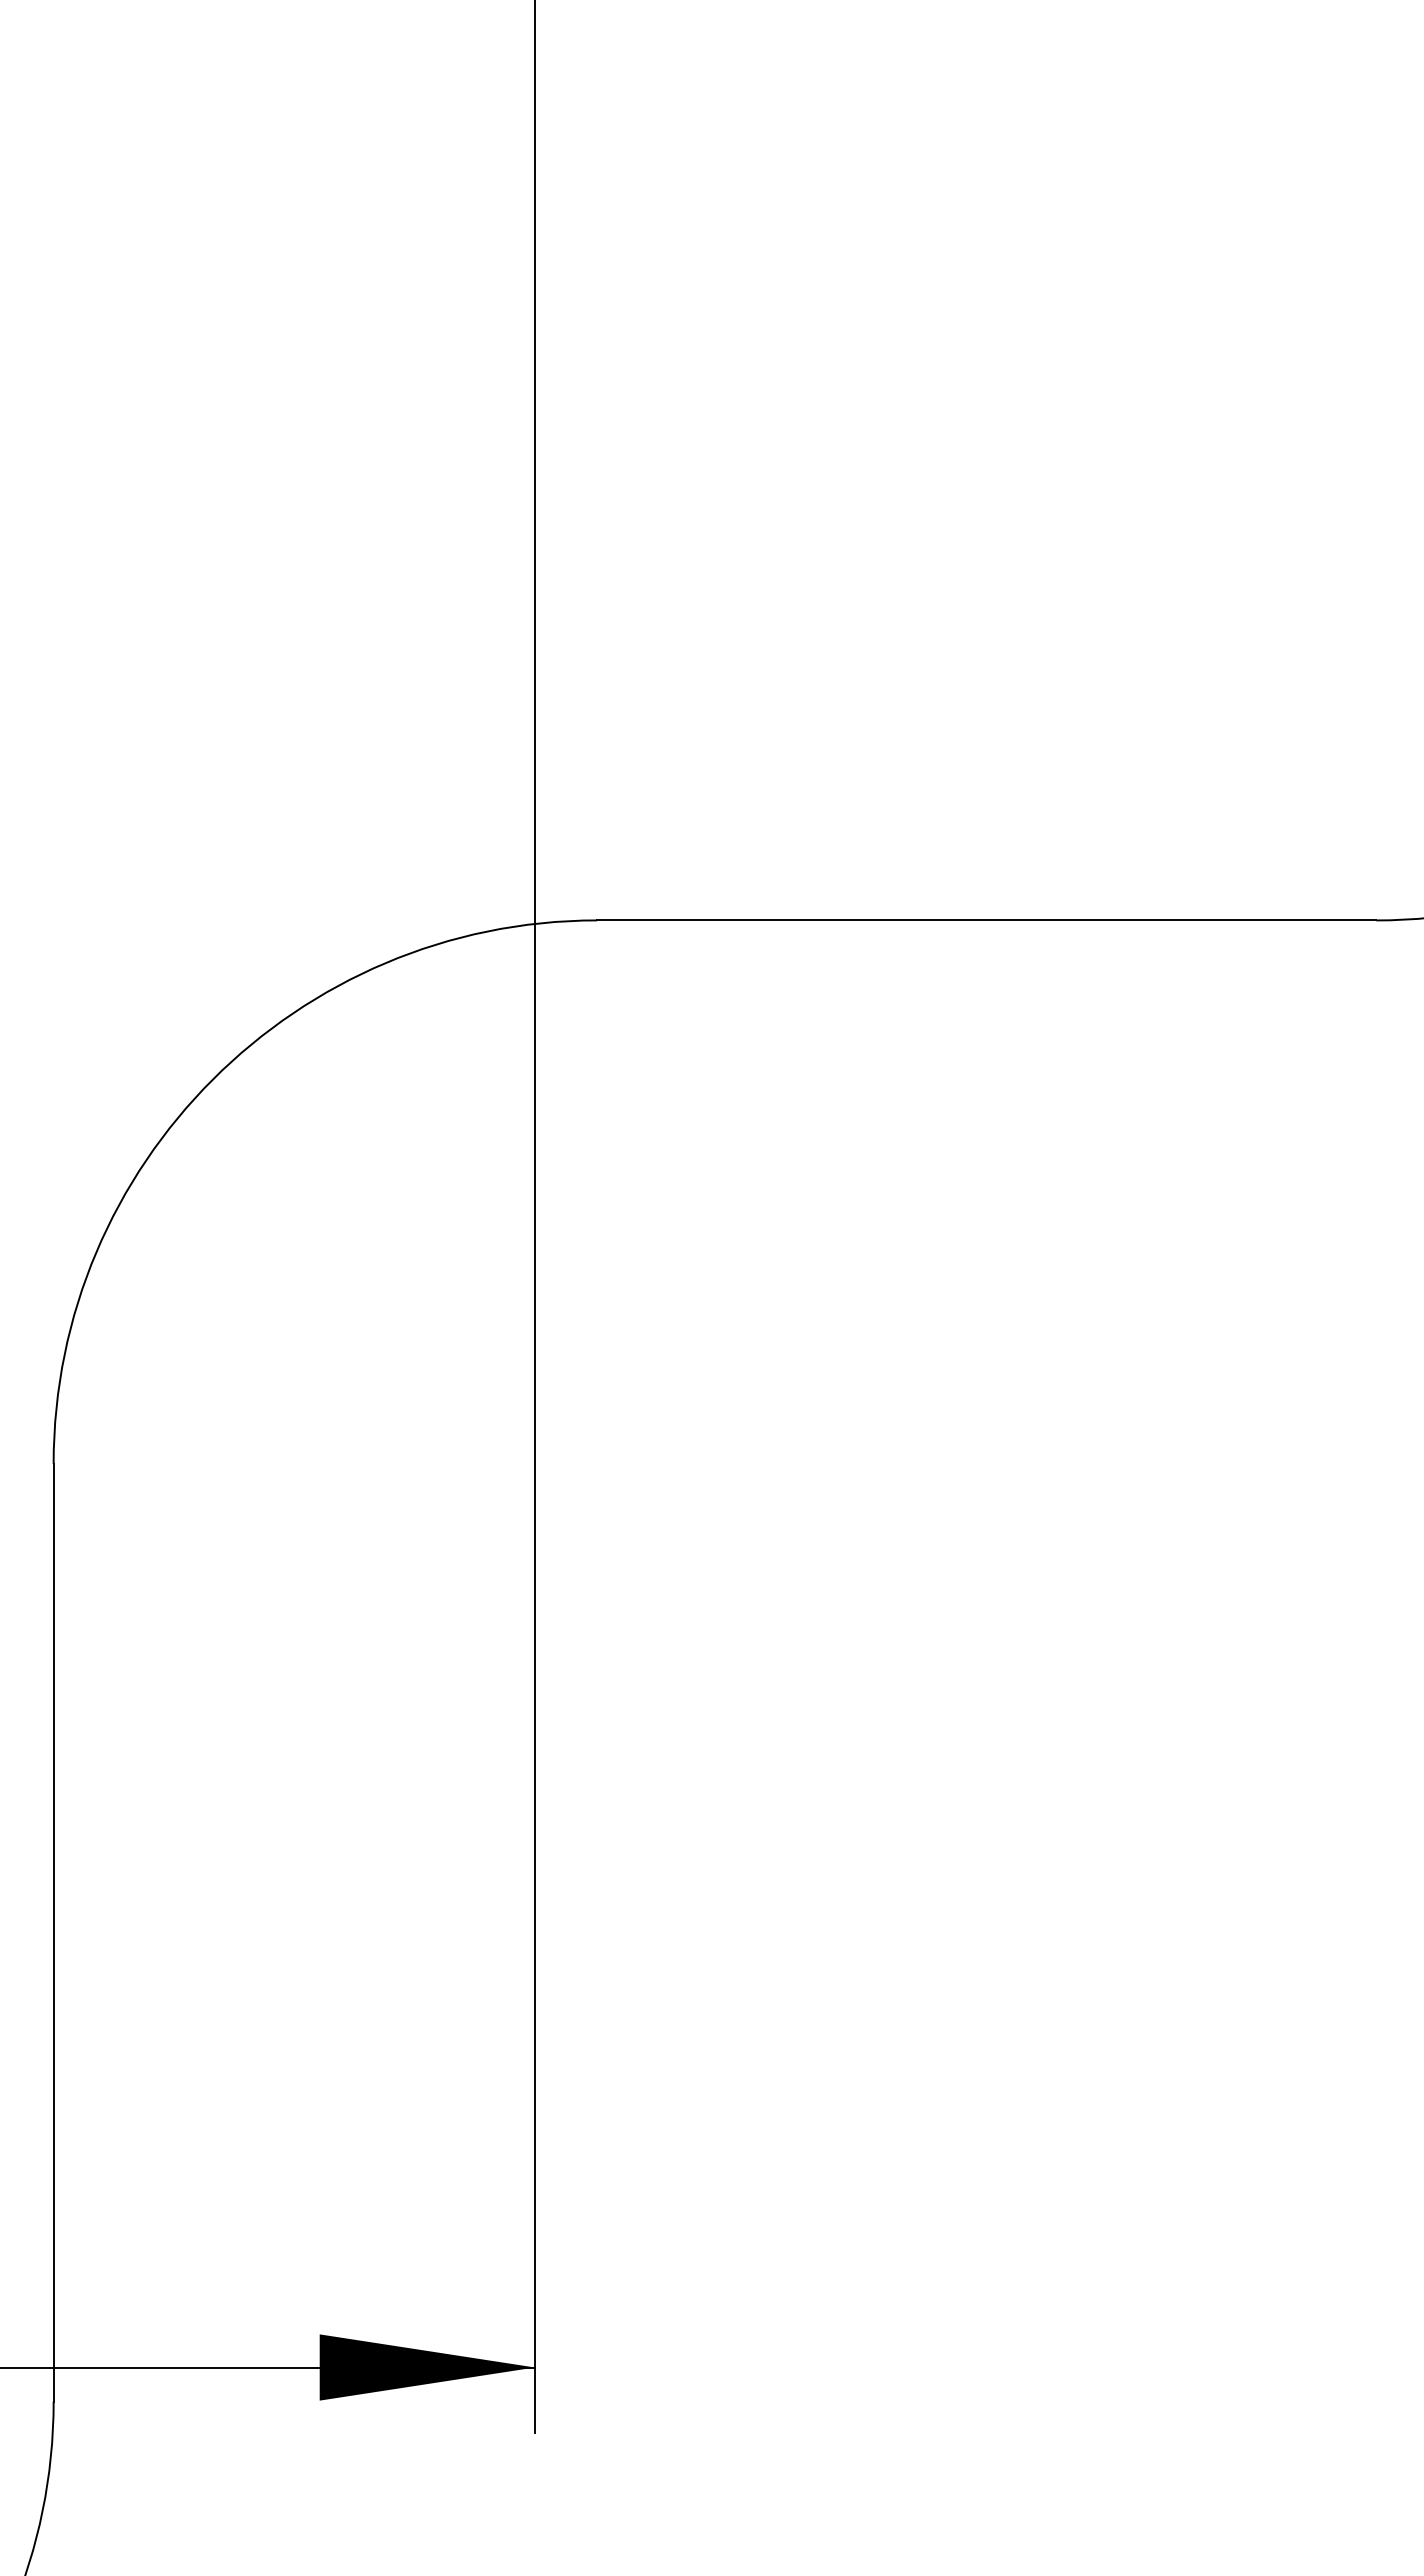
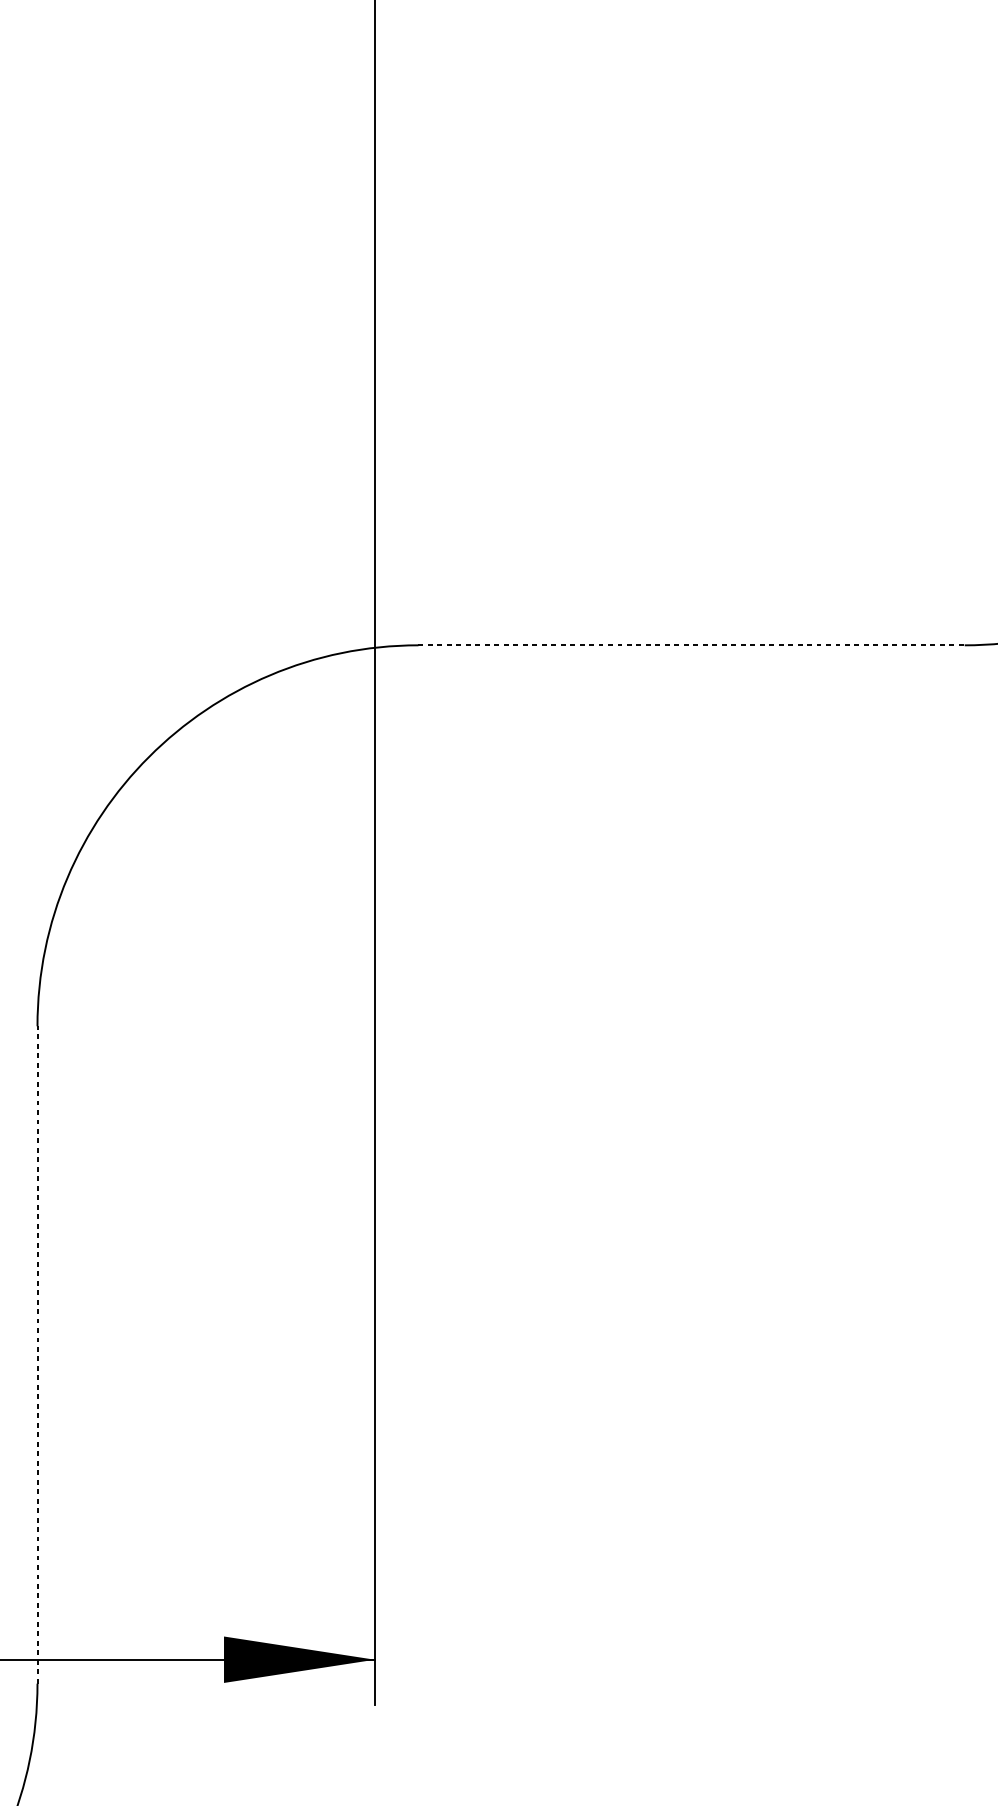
line: (986, 920) -> (691, 645), solid -> dashed
line: (53, 1932) -> (37, 1354), solid -> dashed

